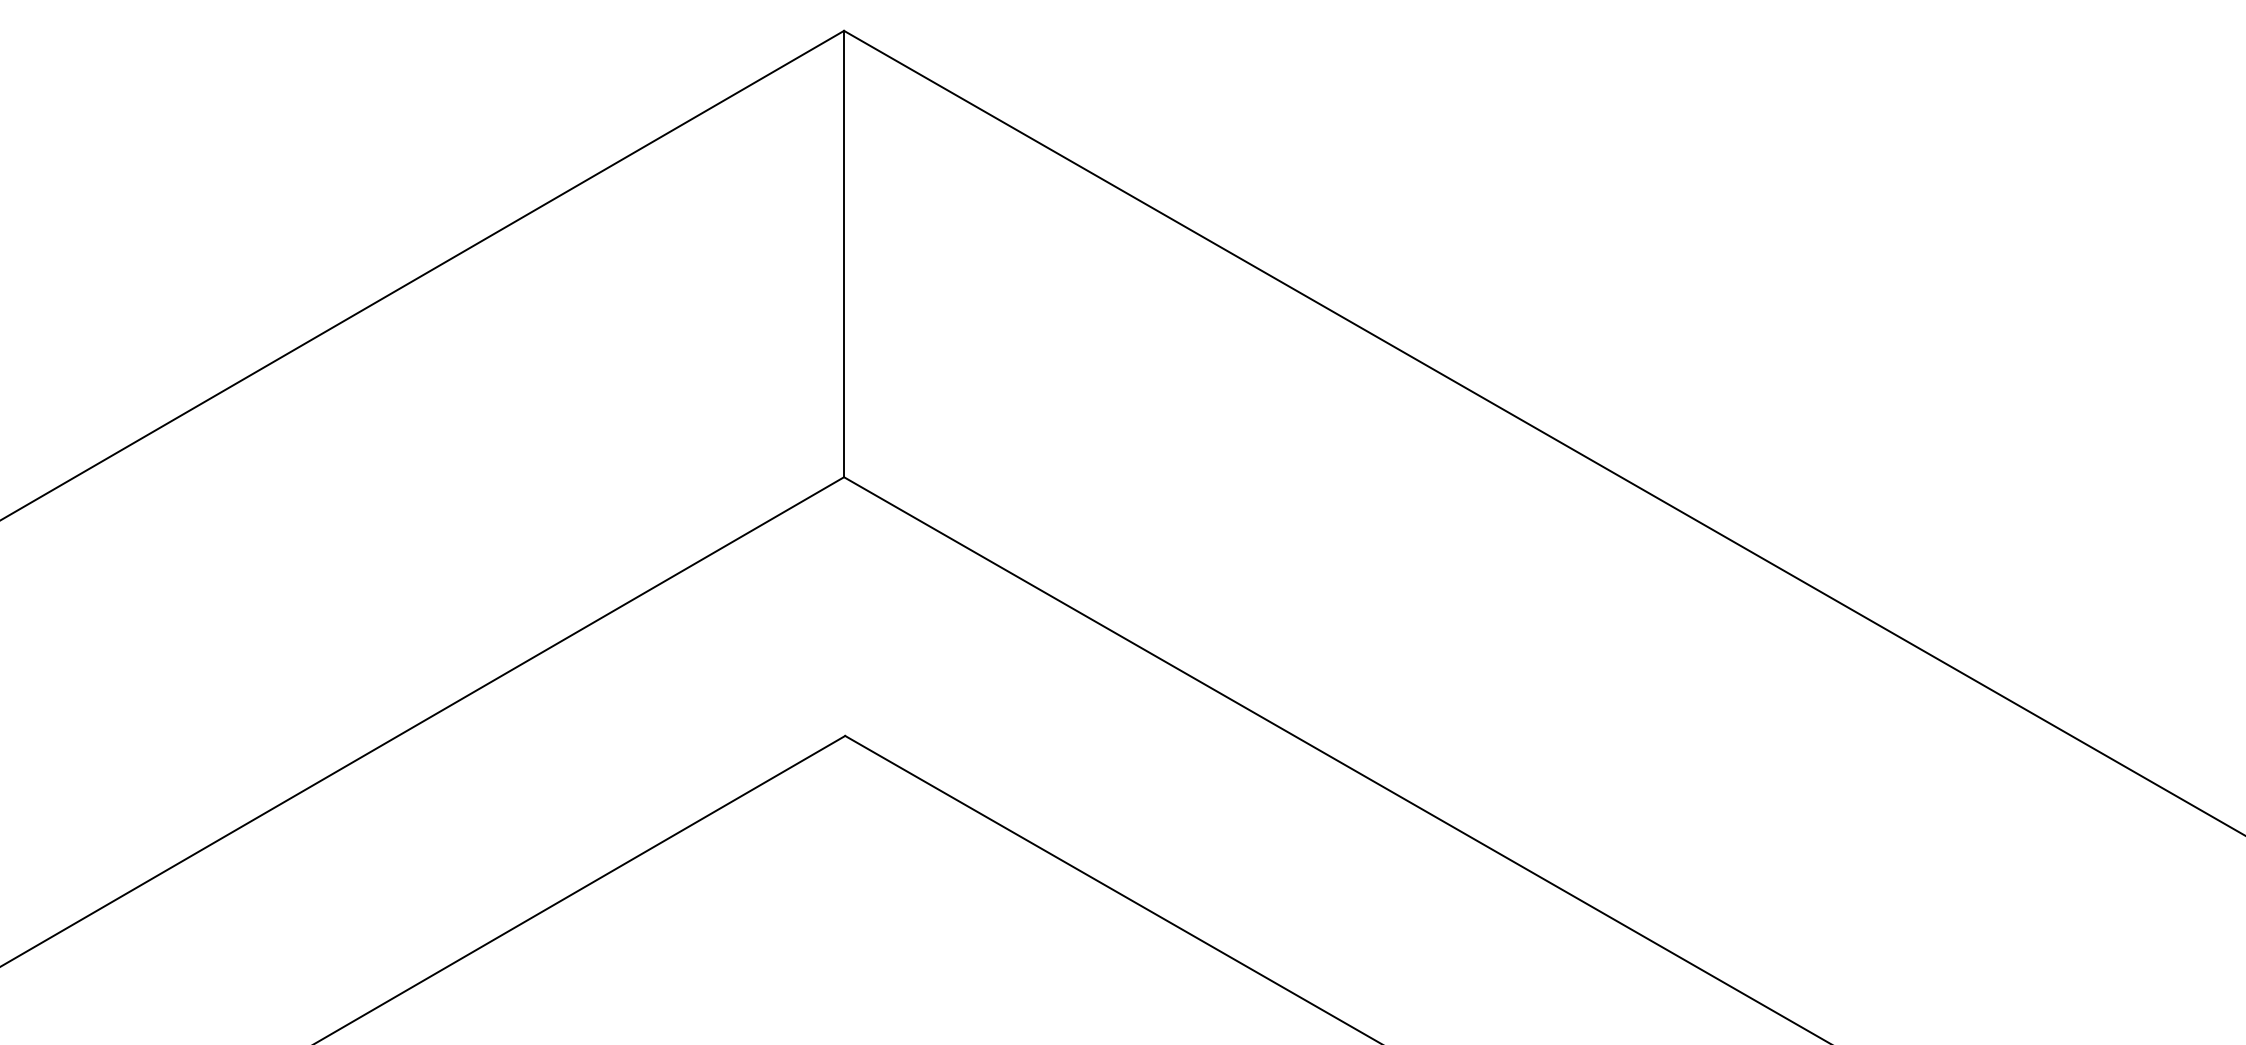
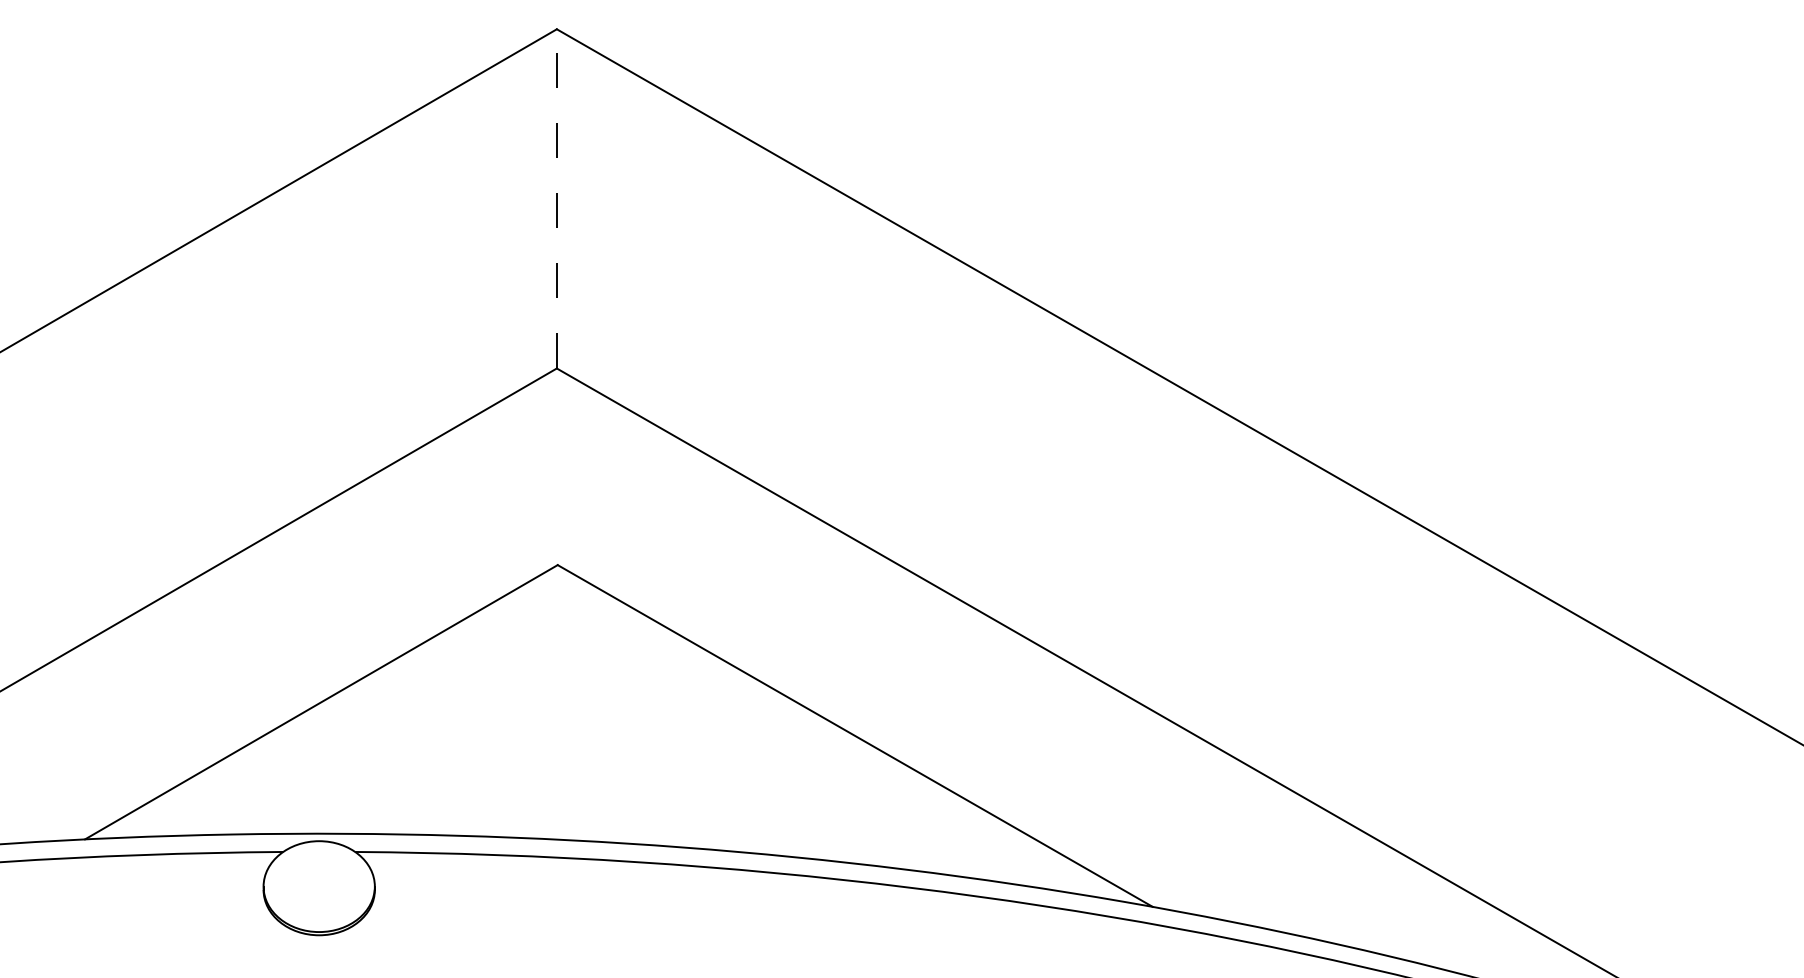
line: (843, 253) -> (556, 198), solid -> dashed

